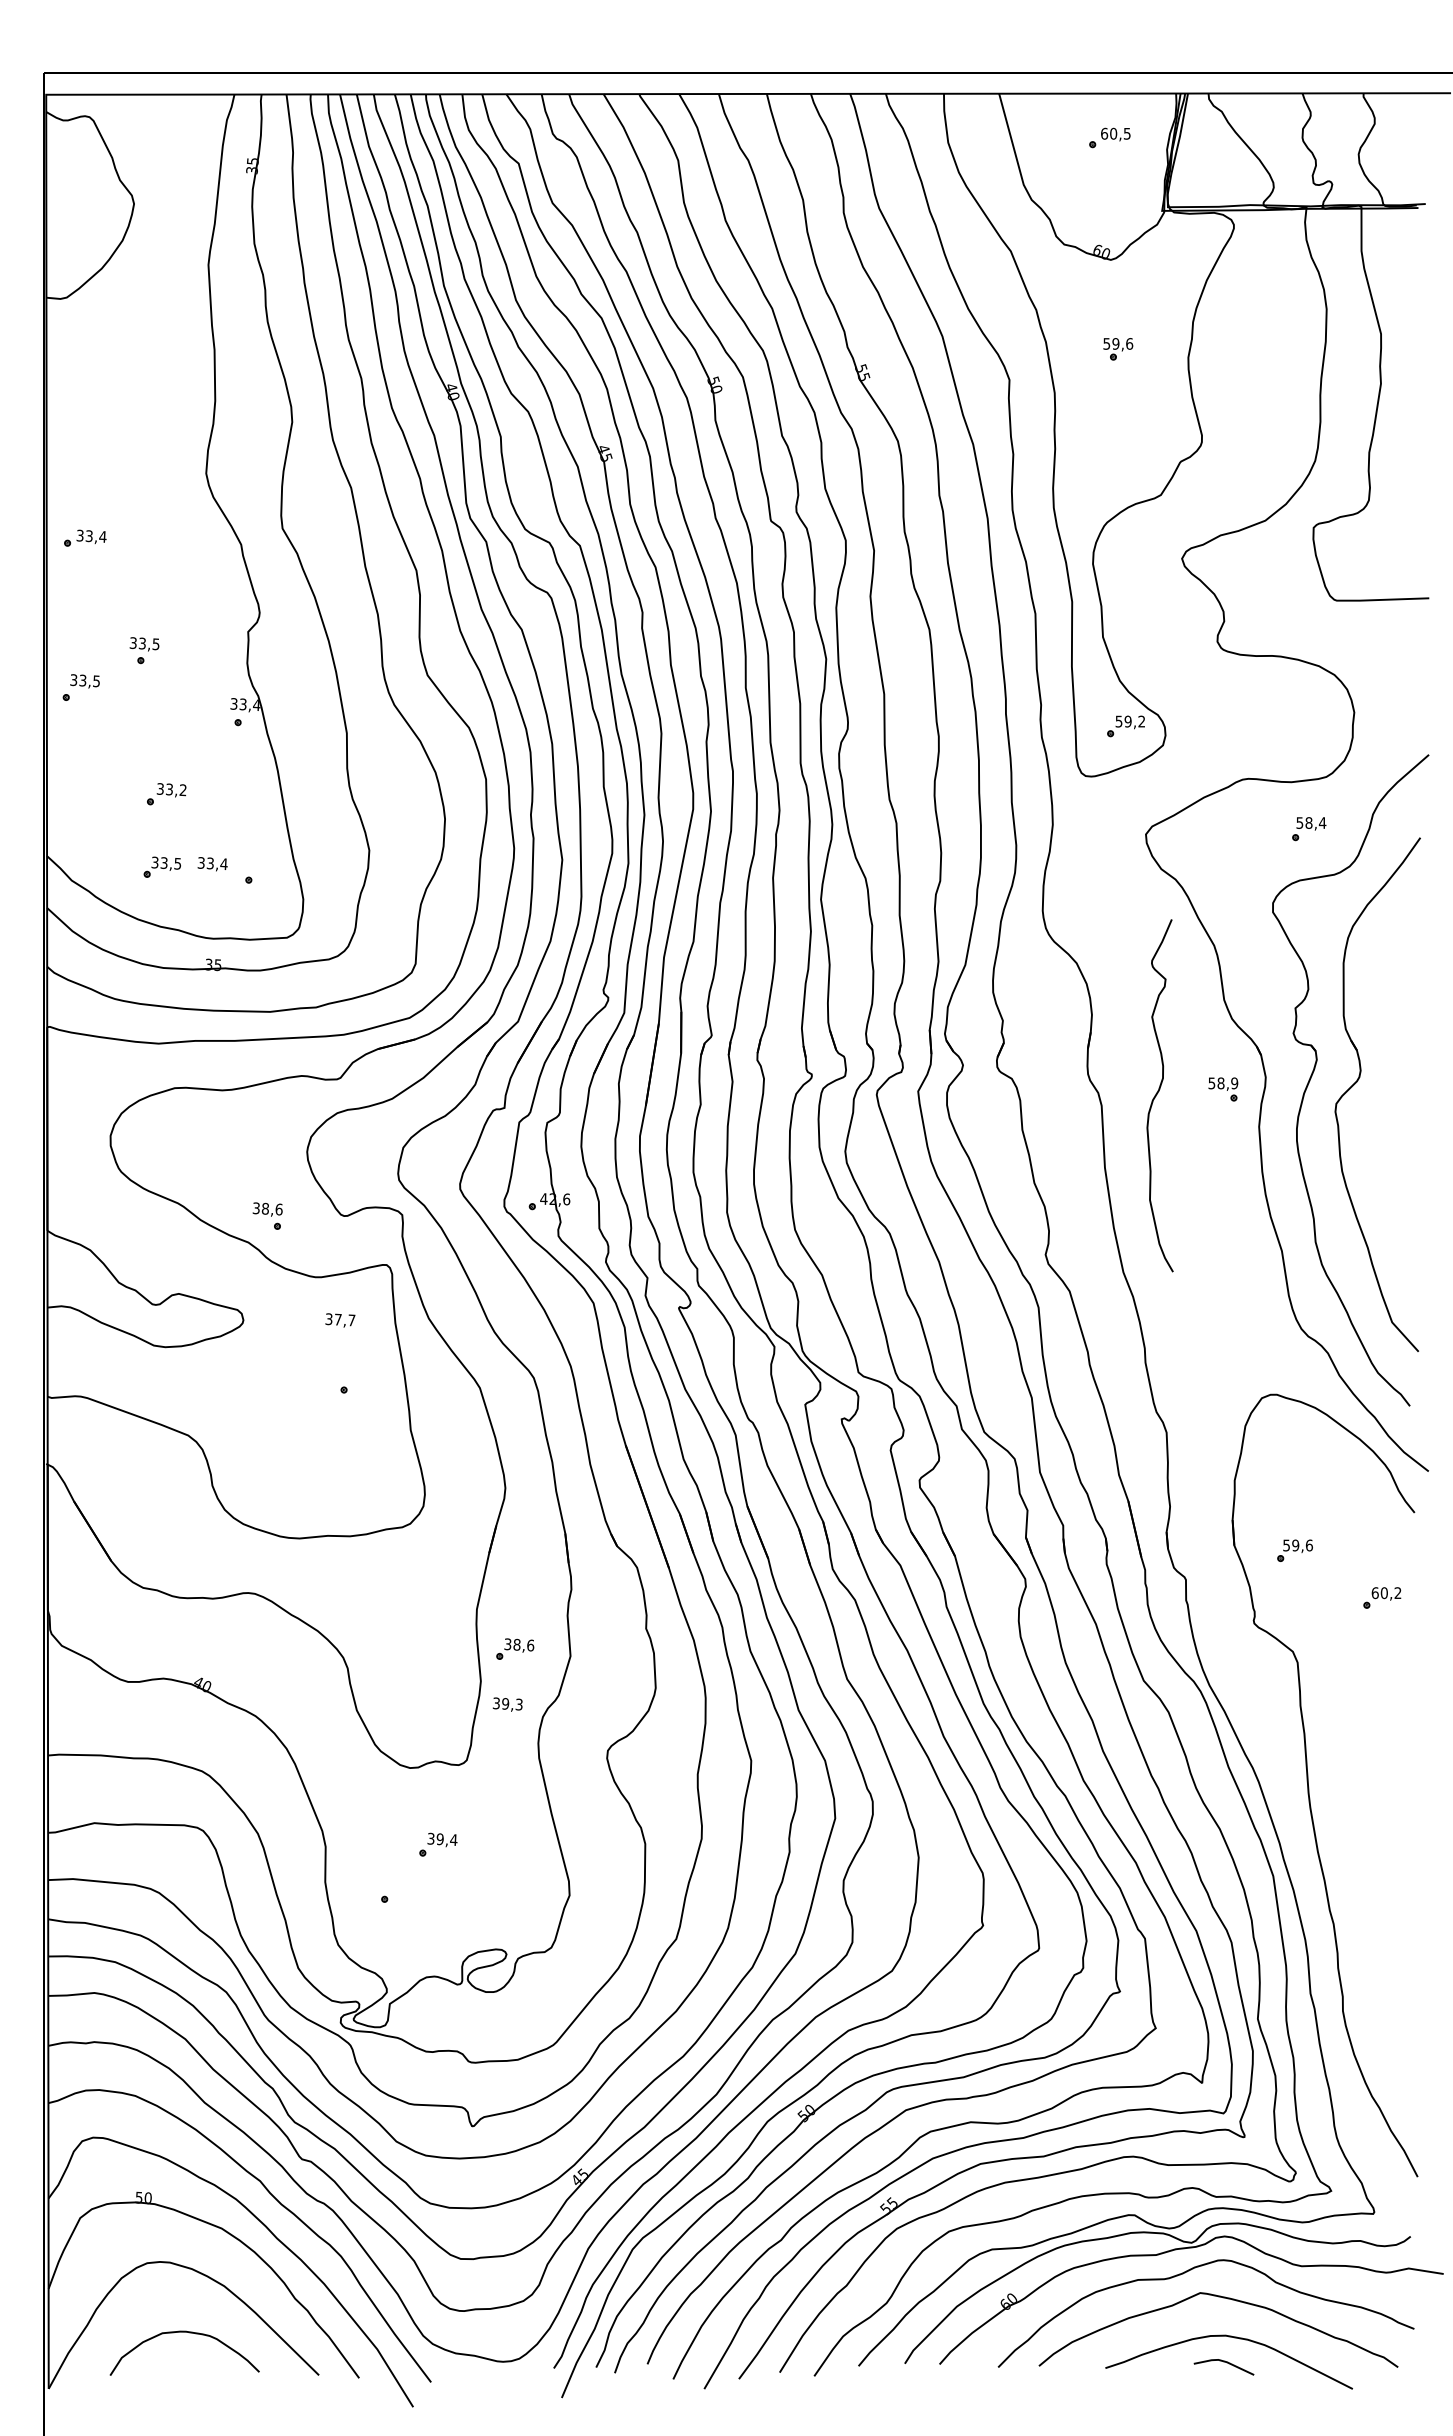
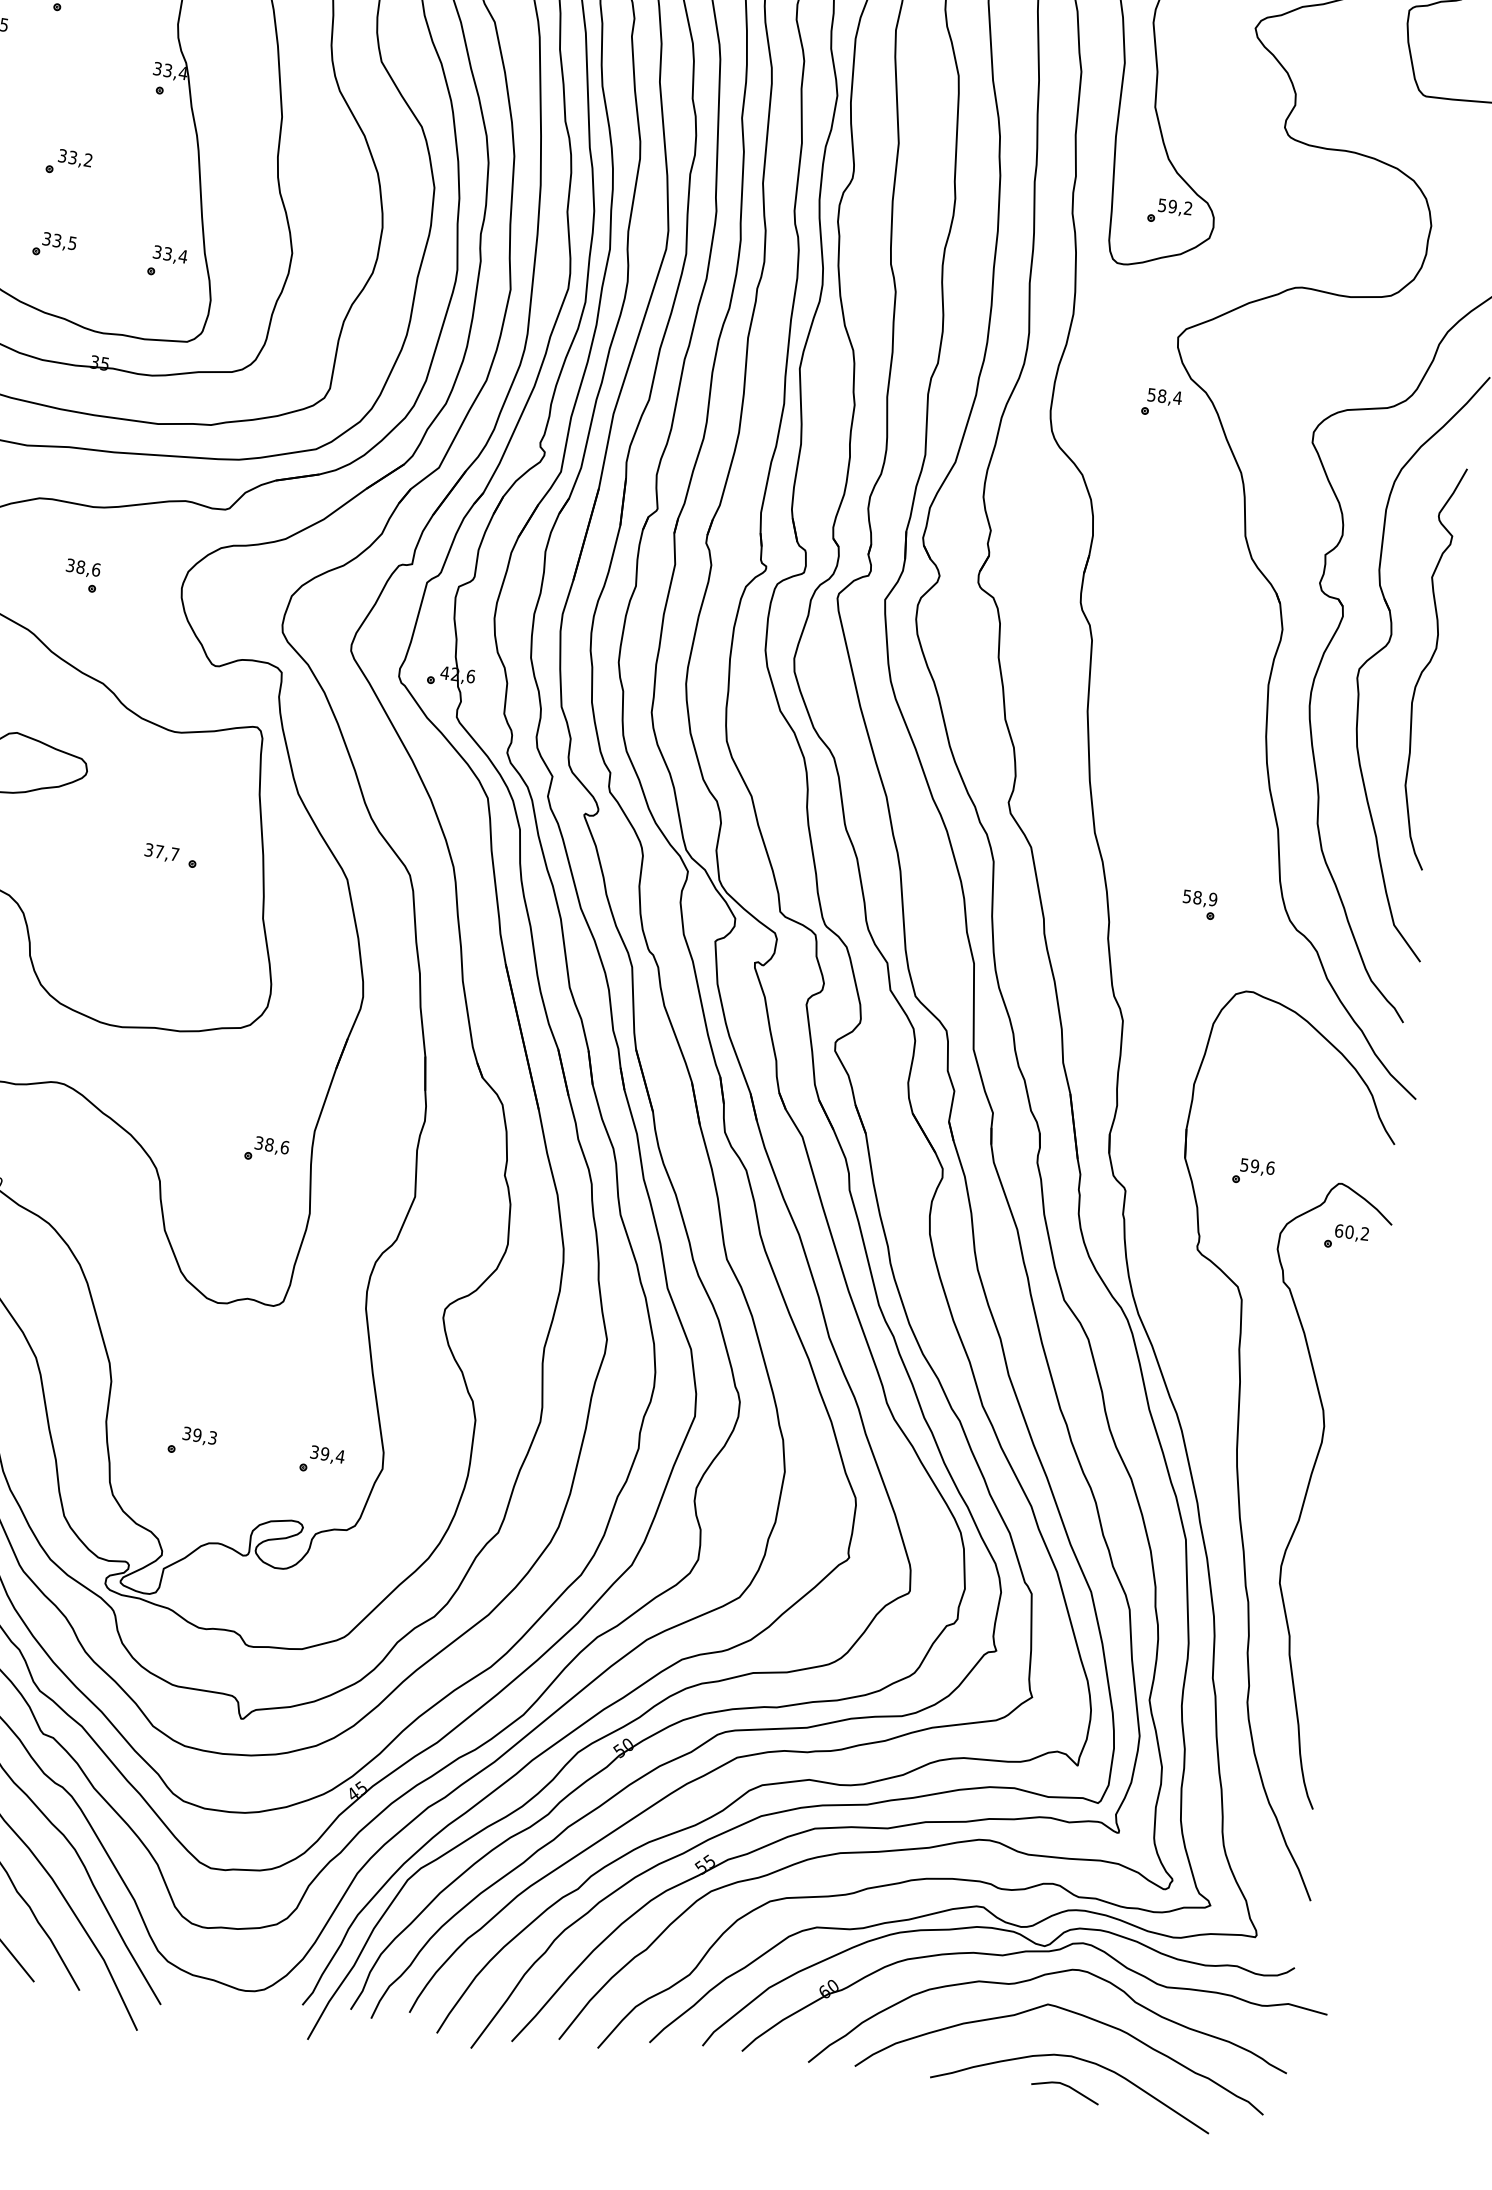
part: (1309, 829) -> (1161, 403), moved
text: (212, 864) -> (169, 255), moved
part: (1223, 1089) -> (1199, 905), moved
curve: (1158, 1093) -> (1429, 665), moved
part: (267, 1215) -> (82, 575), moved
text: (340, 1320) -> (161, 853), moved
part: (515, 1648) -> (267, 1148), moved
text: (507, 1704) -> (199, 1436), moved
curve: (1372, 1824) -> (1305, 1493), added
part: (438, 1844) -> (322, 1459), moved

